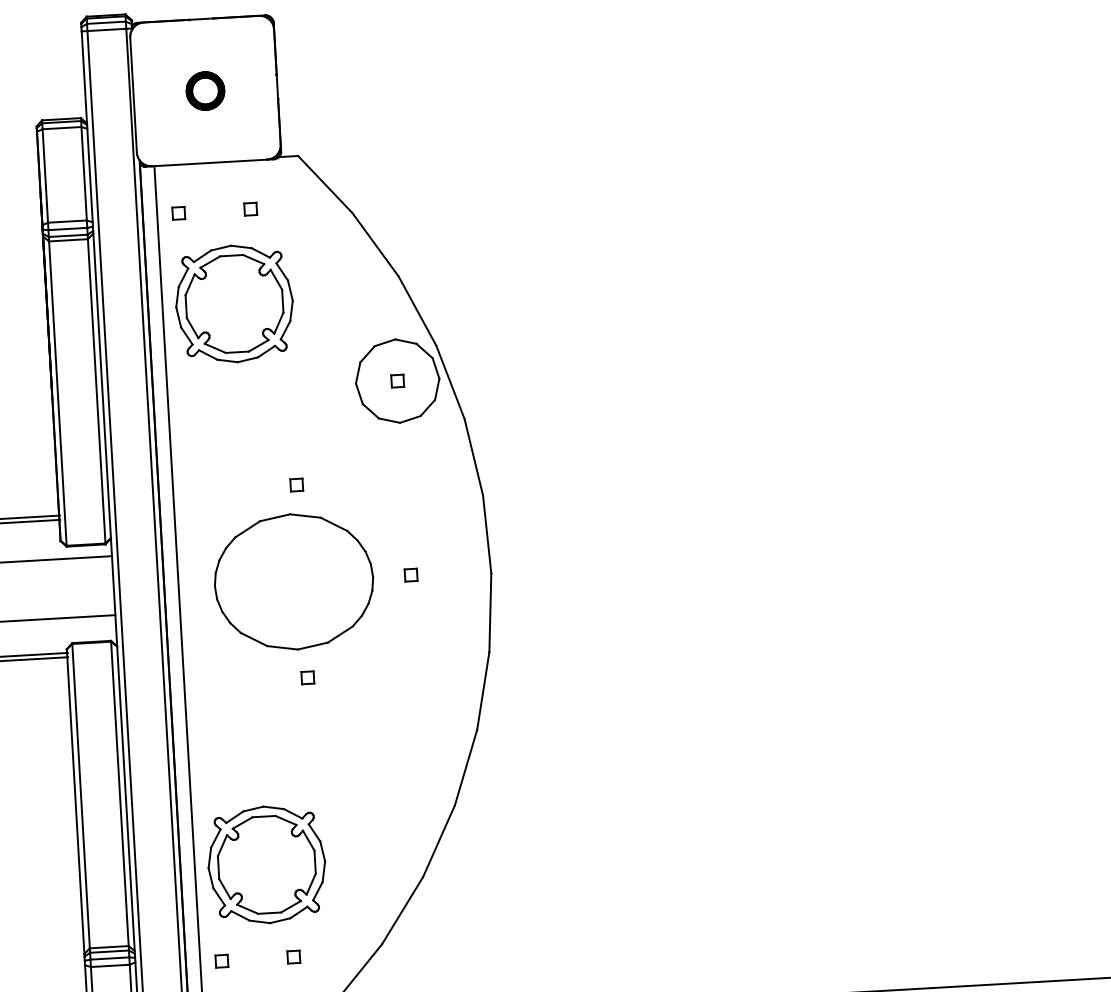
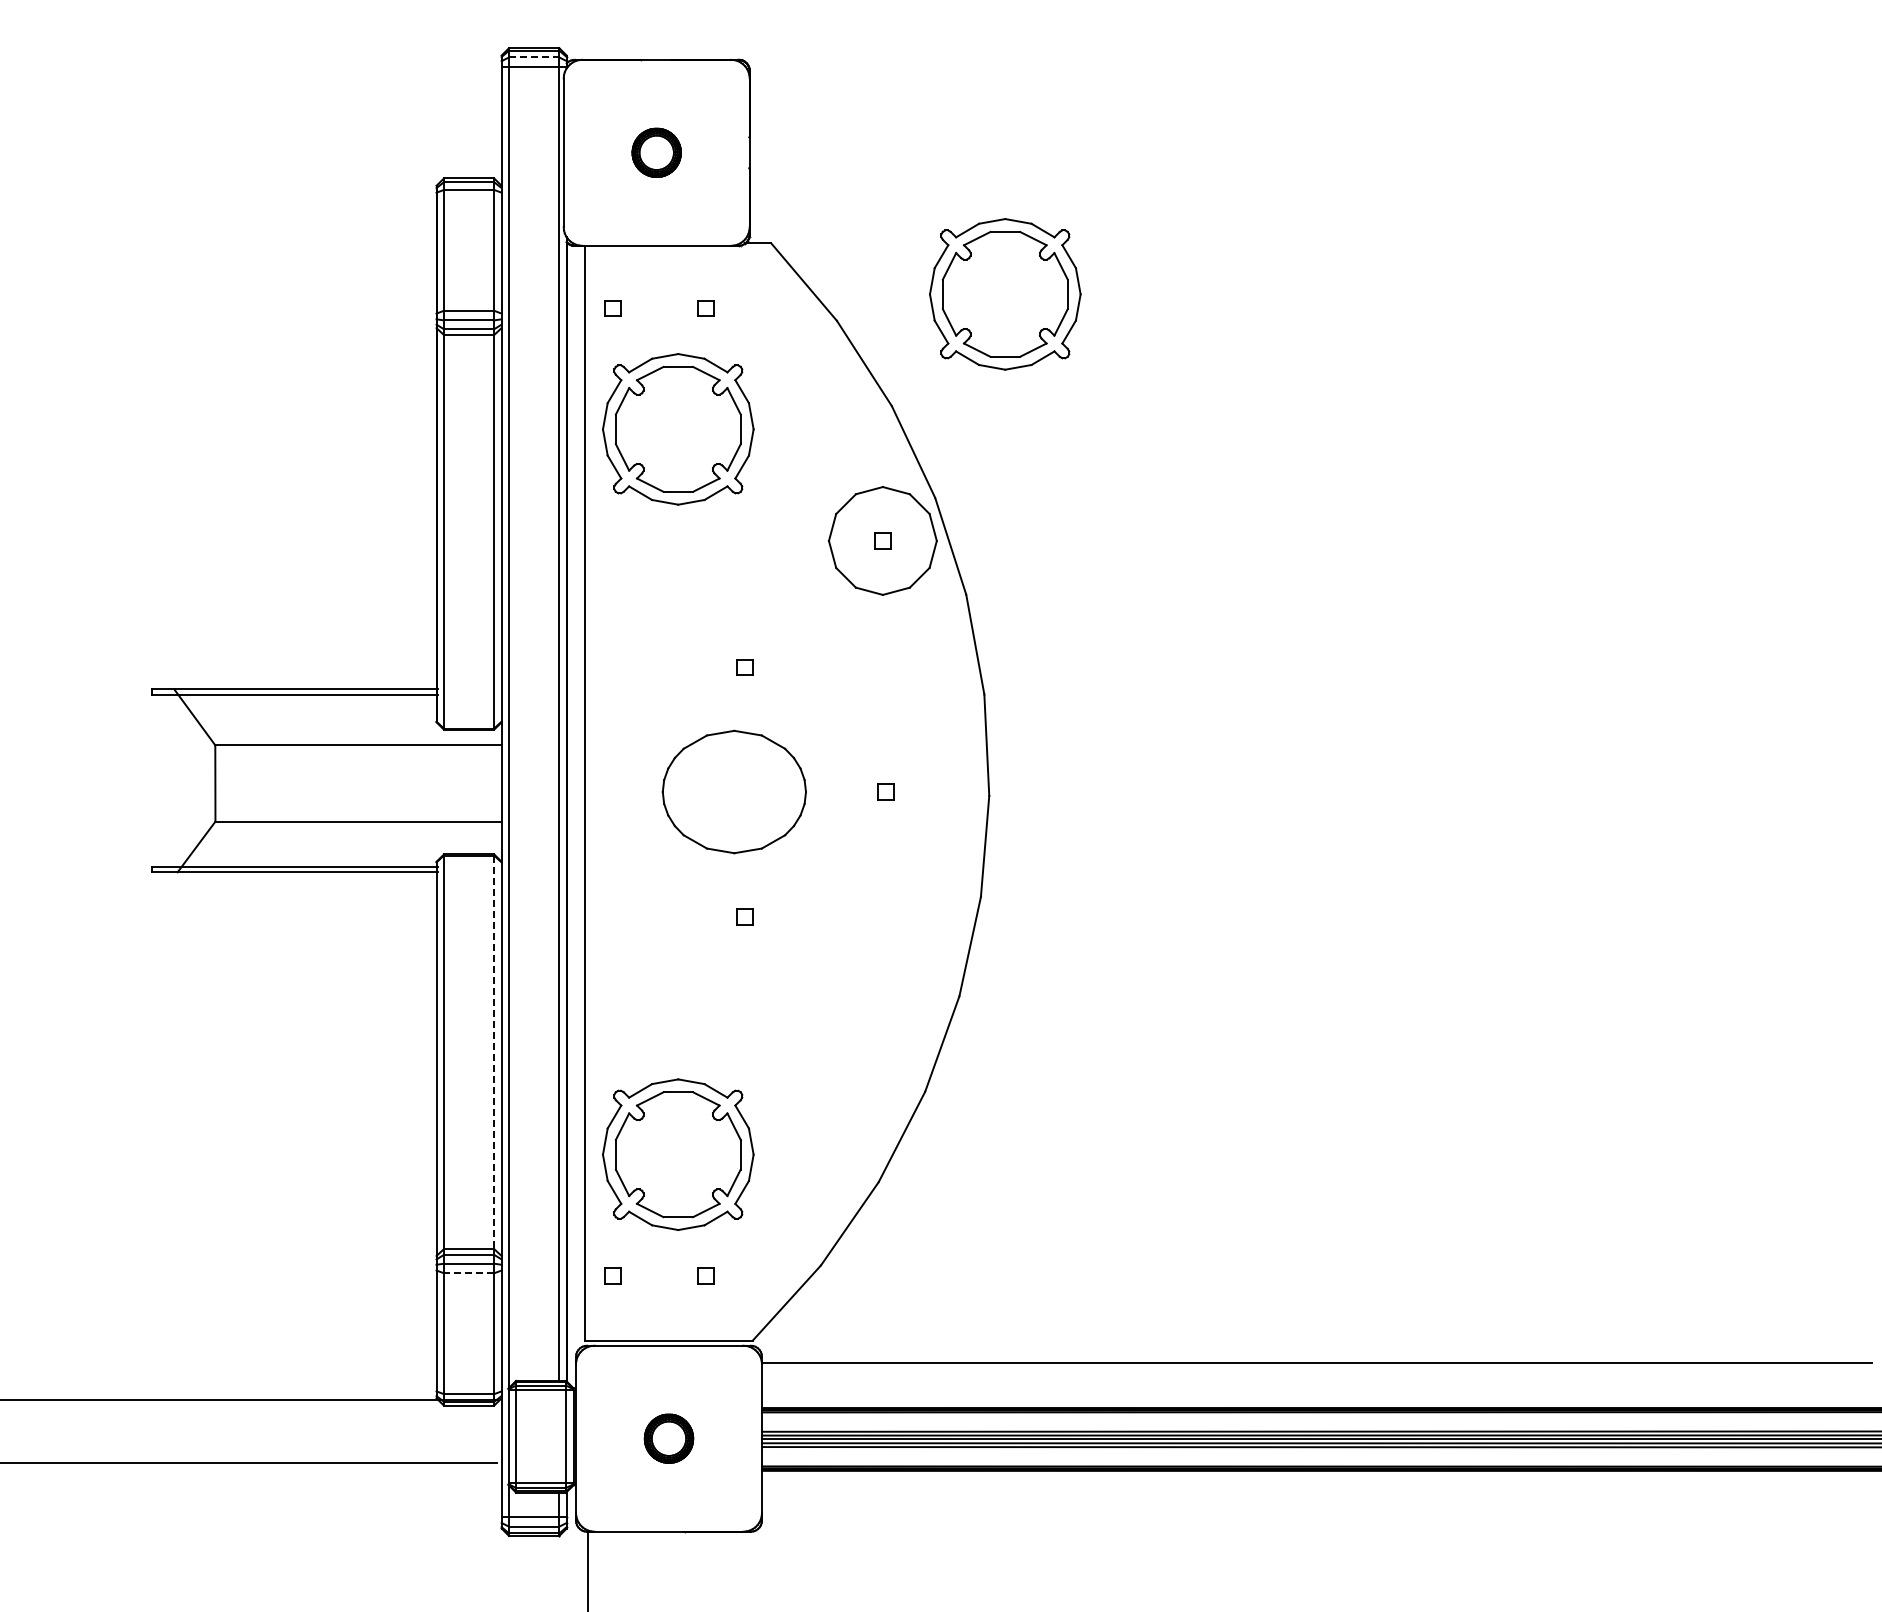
line: (106, 22) -> (534, 57), solid -> dashed
part: (481, 185) -> (1005, 294), added
part: (294, 581) -> (734, 791), size x0.7
line: (120, 794) -> (494, 1052), solid -> dashed
line: (109, 966) -> (468, 1273), solid -> dashed

